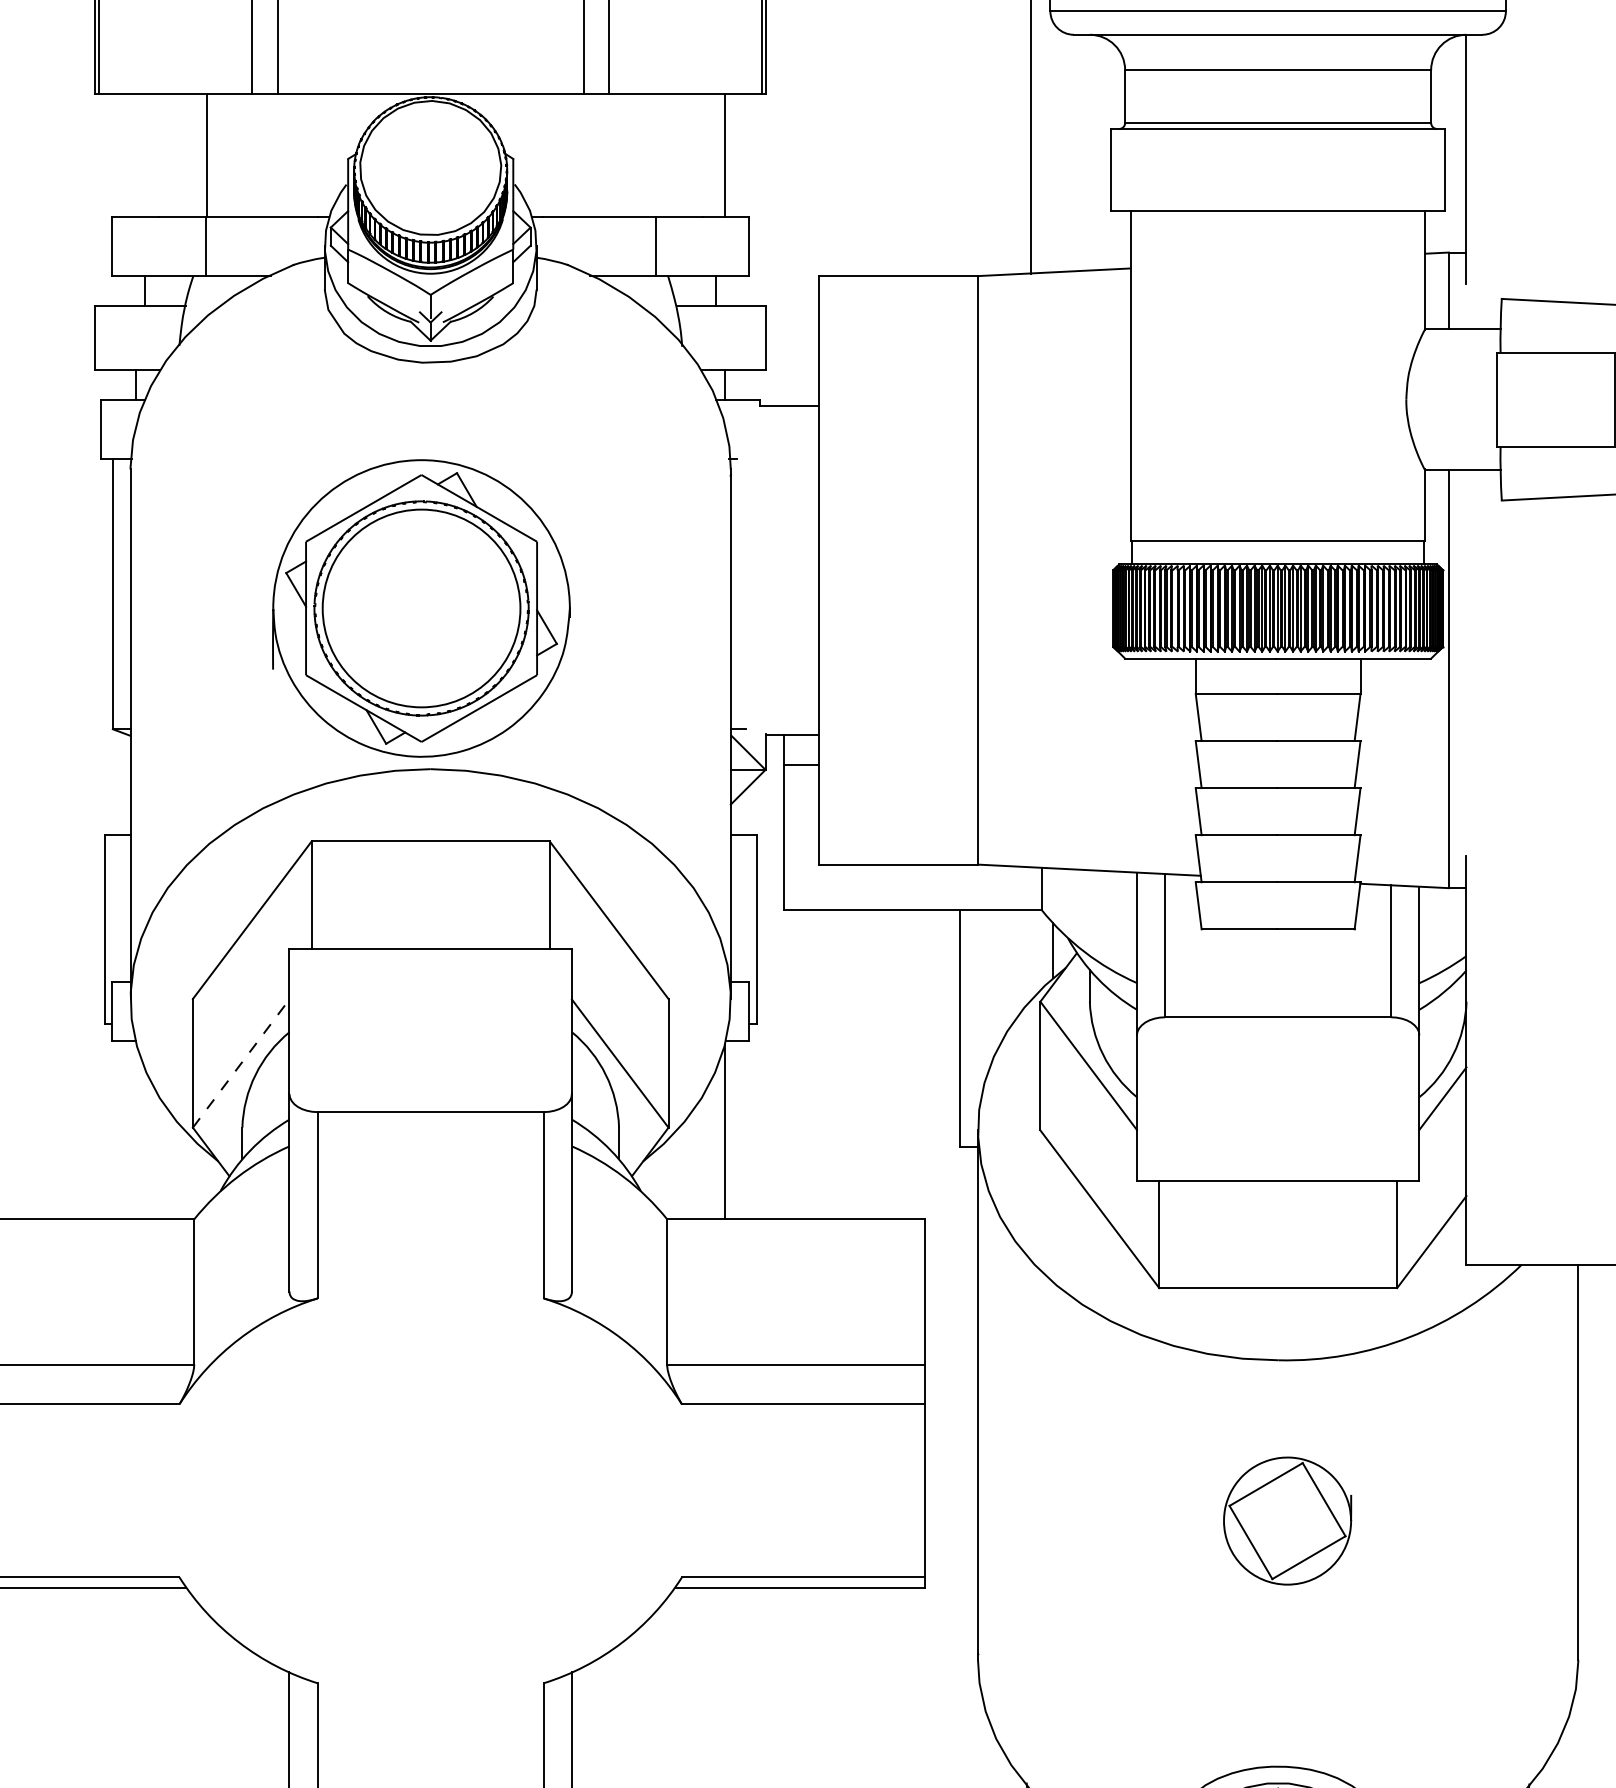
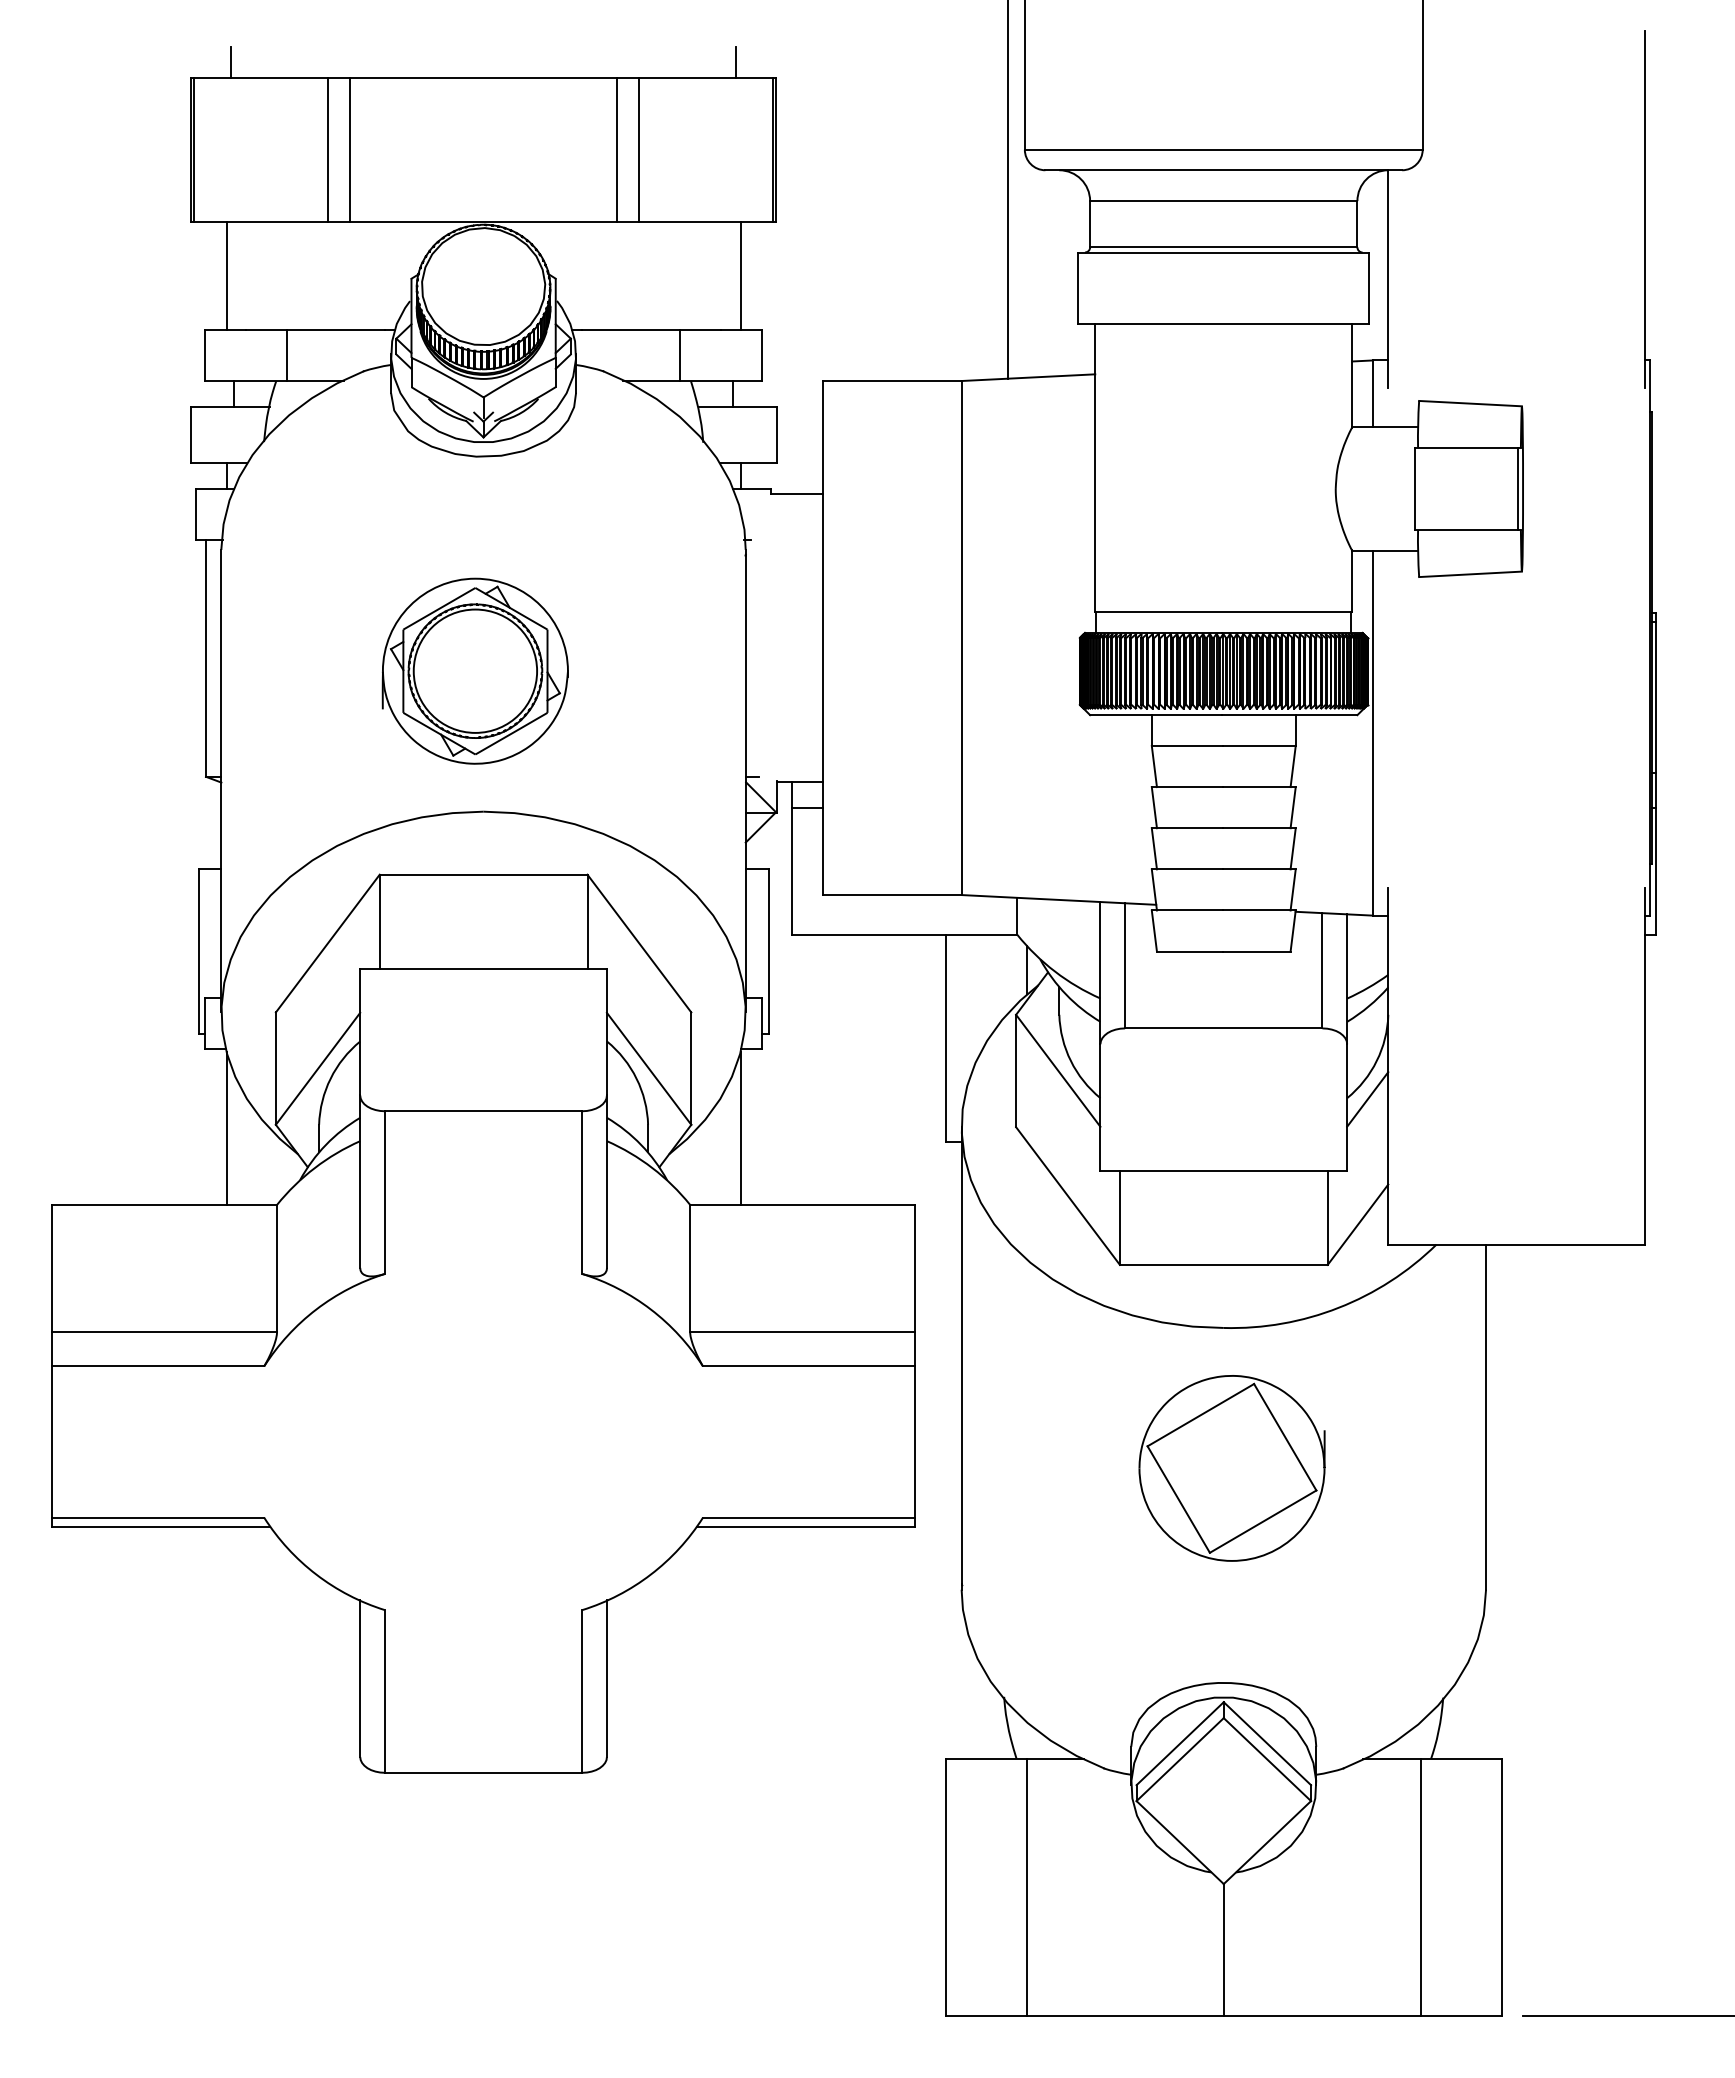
line: (207, 155) -> (226, 275), moved
part: (420, 607) -> (474, 670), size x0.71
line: (241, 1063) -> (318, 1068), dashed -> solid
line: (136, 1131) -> (226, 1128), added
part: (1286, 1521) -> (1231, 1468), size x1.67

